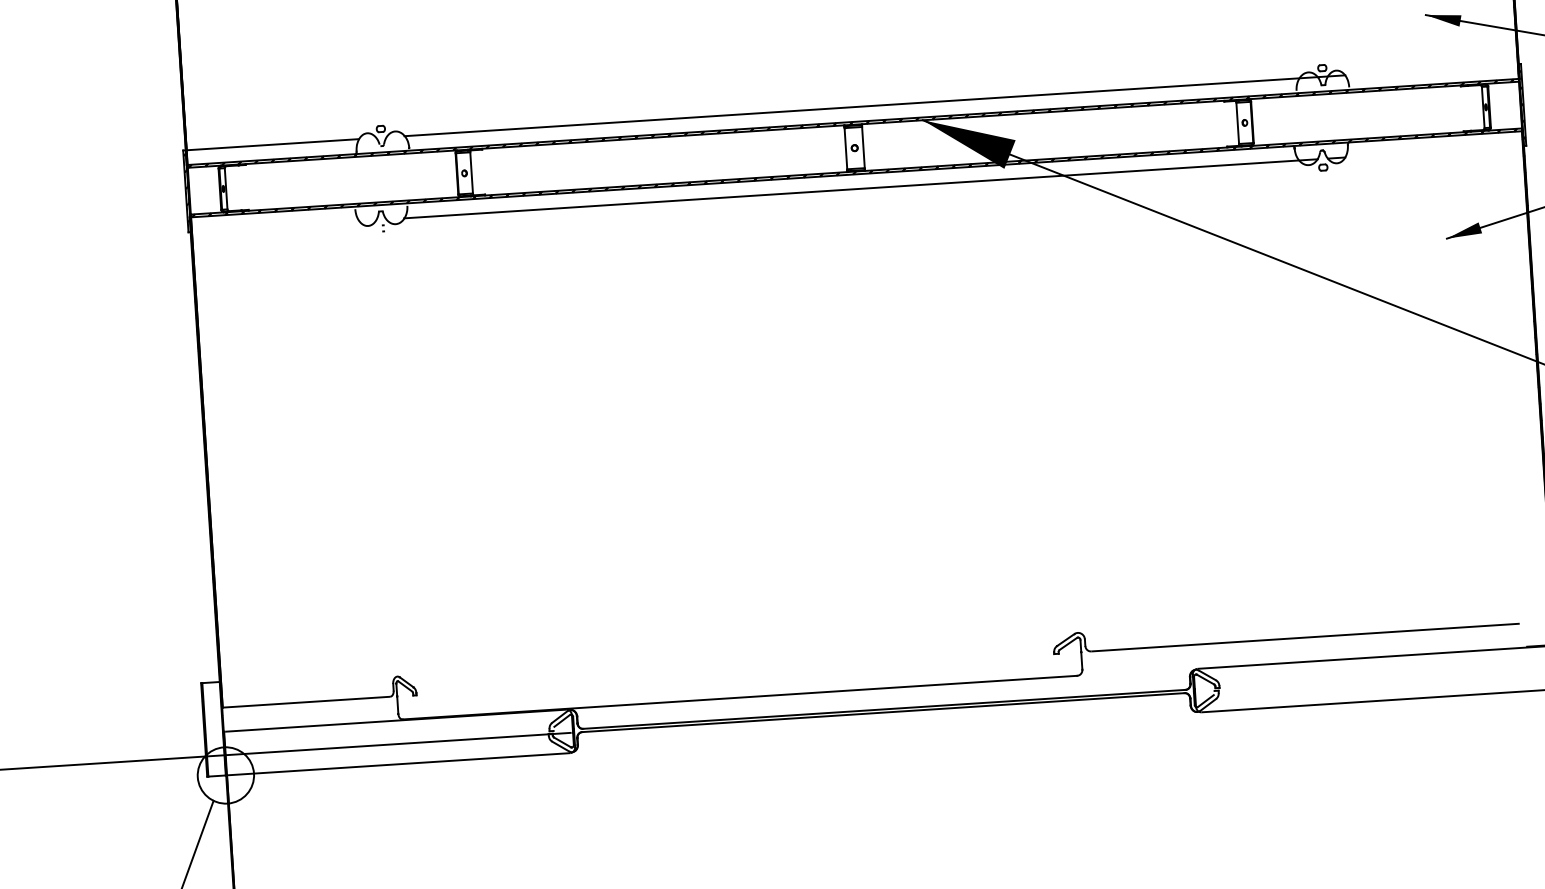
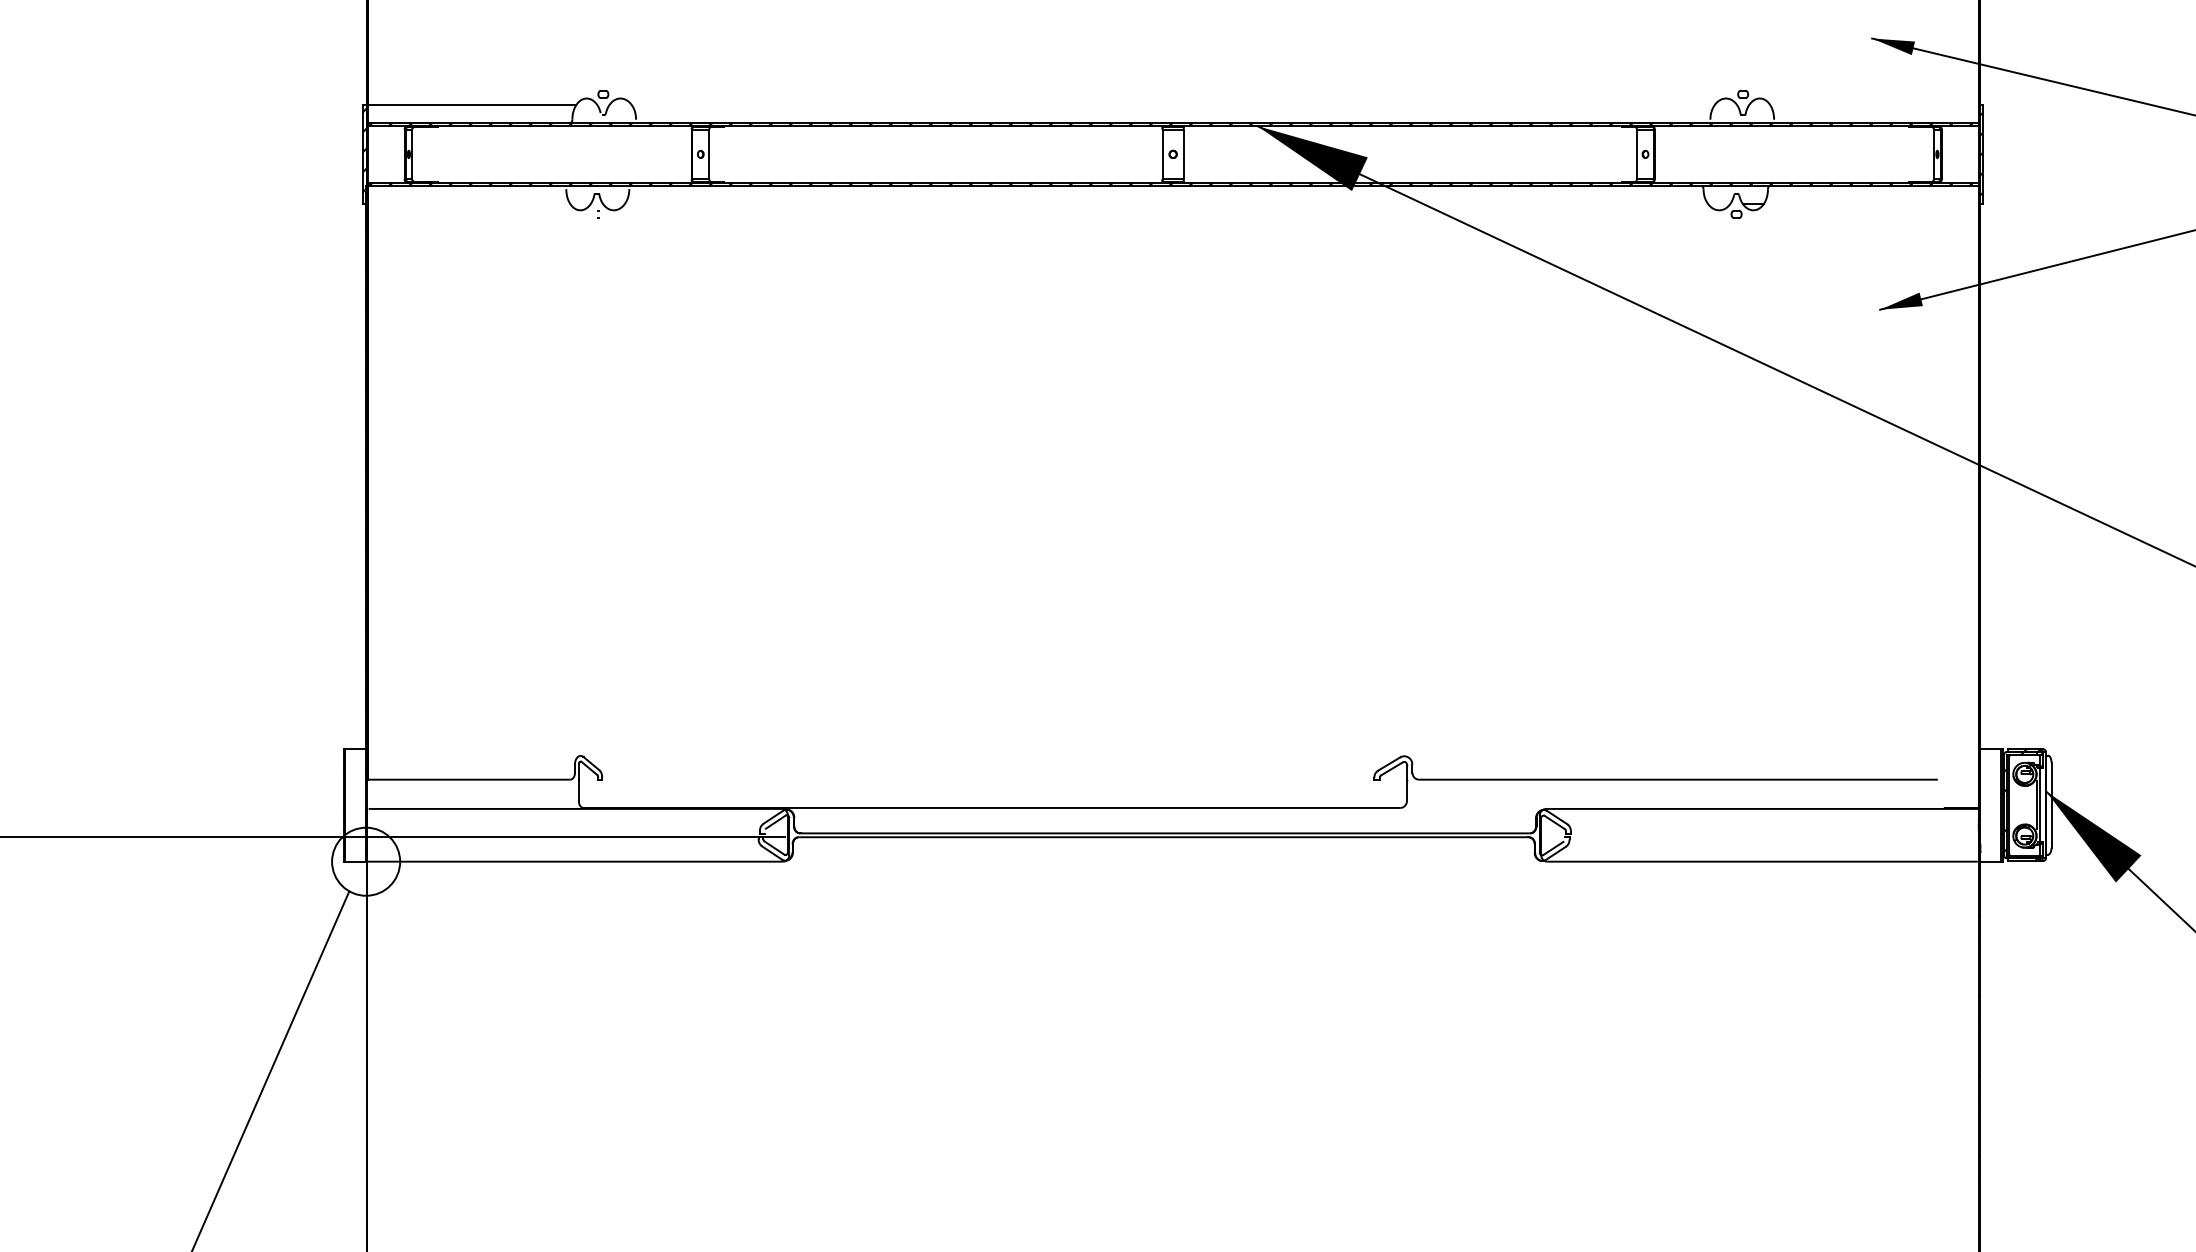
line: (874, 105) -> (1200, 104), removed
line: (860, 188) -> (1177, 203), removed

